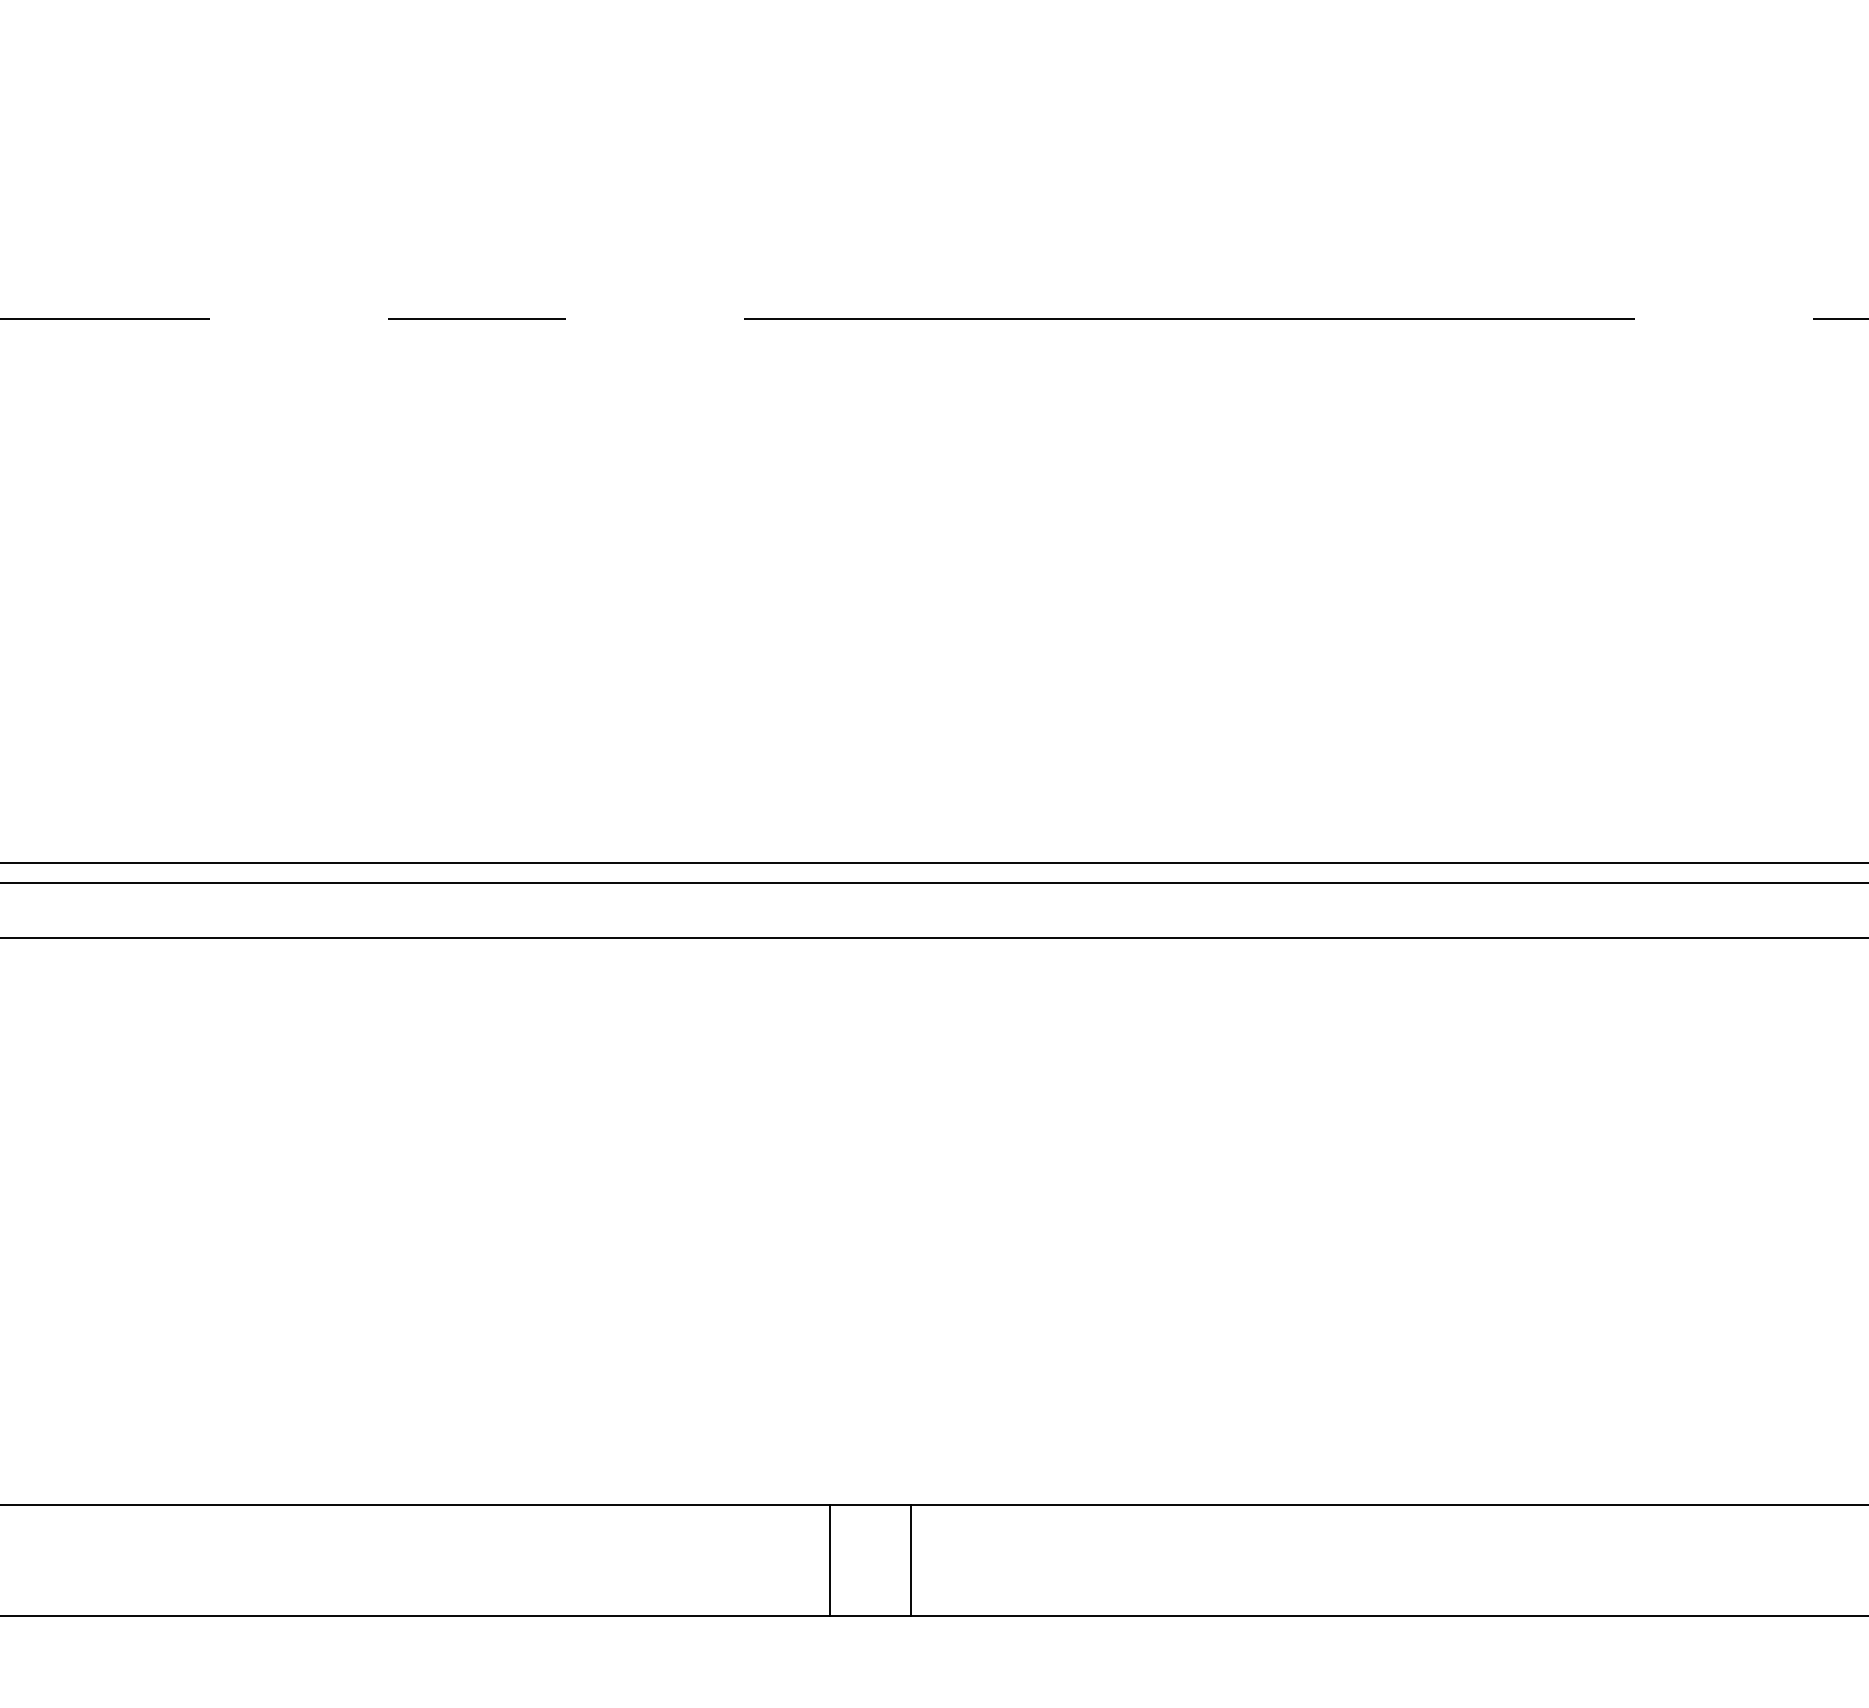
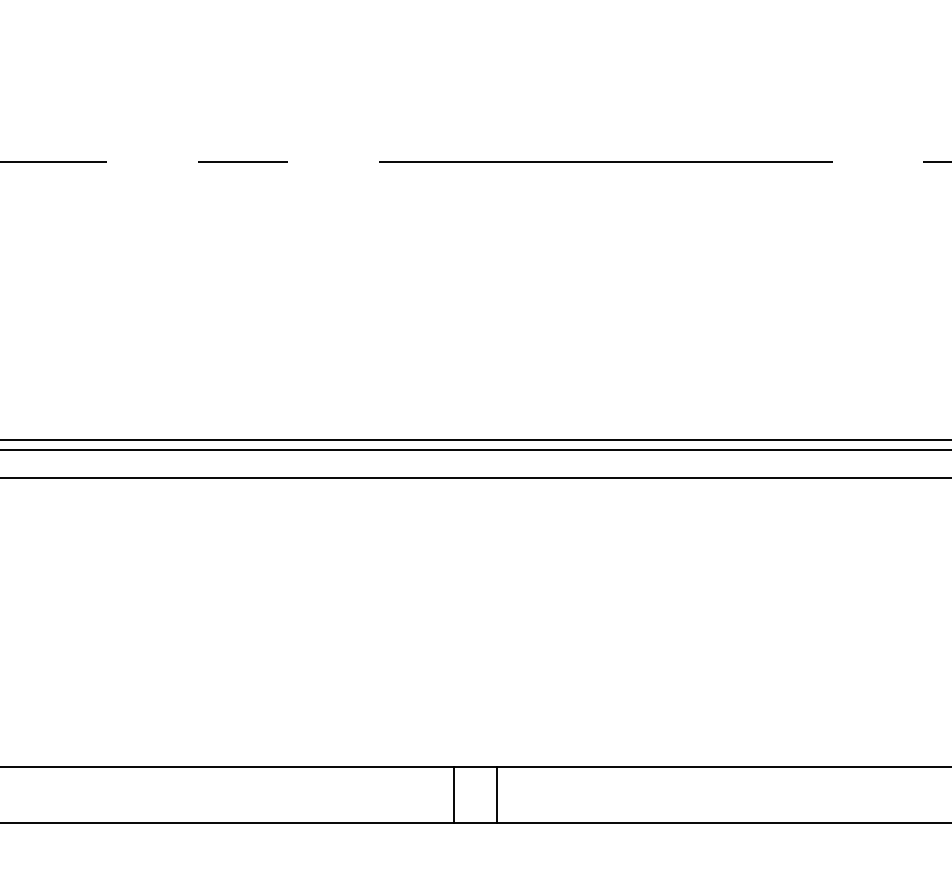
line: (829, 1559) -> (453, 794), moved
line: (911, 1559) -> (497, 794), moved

